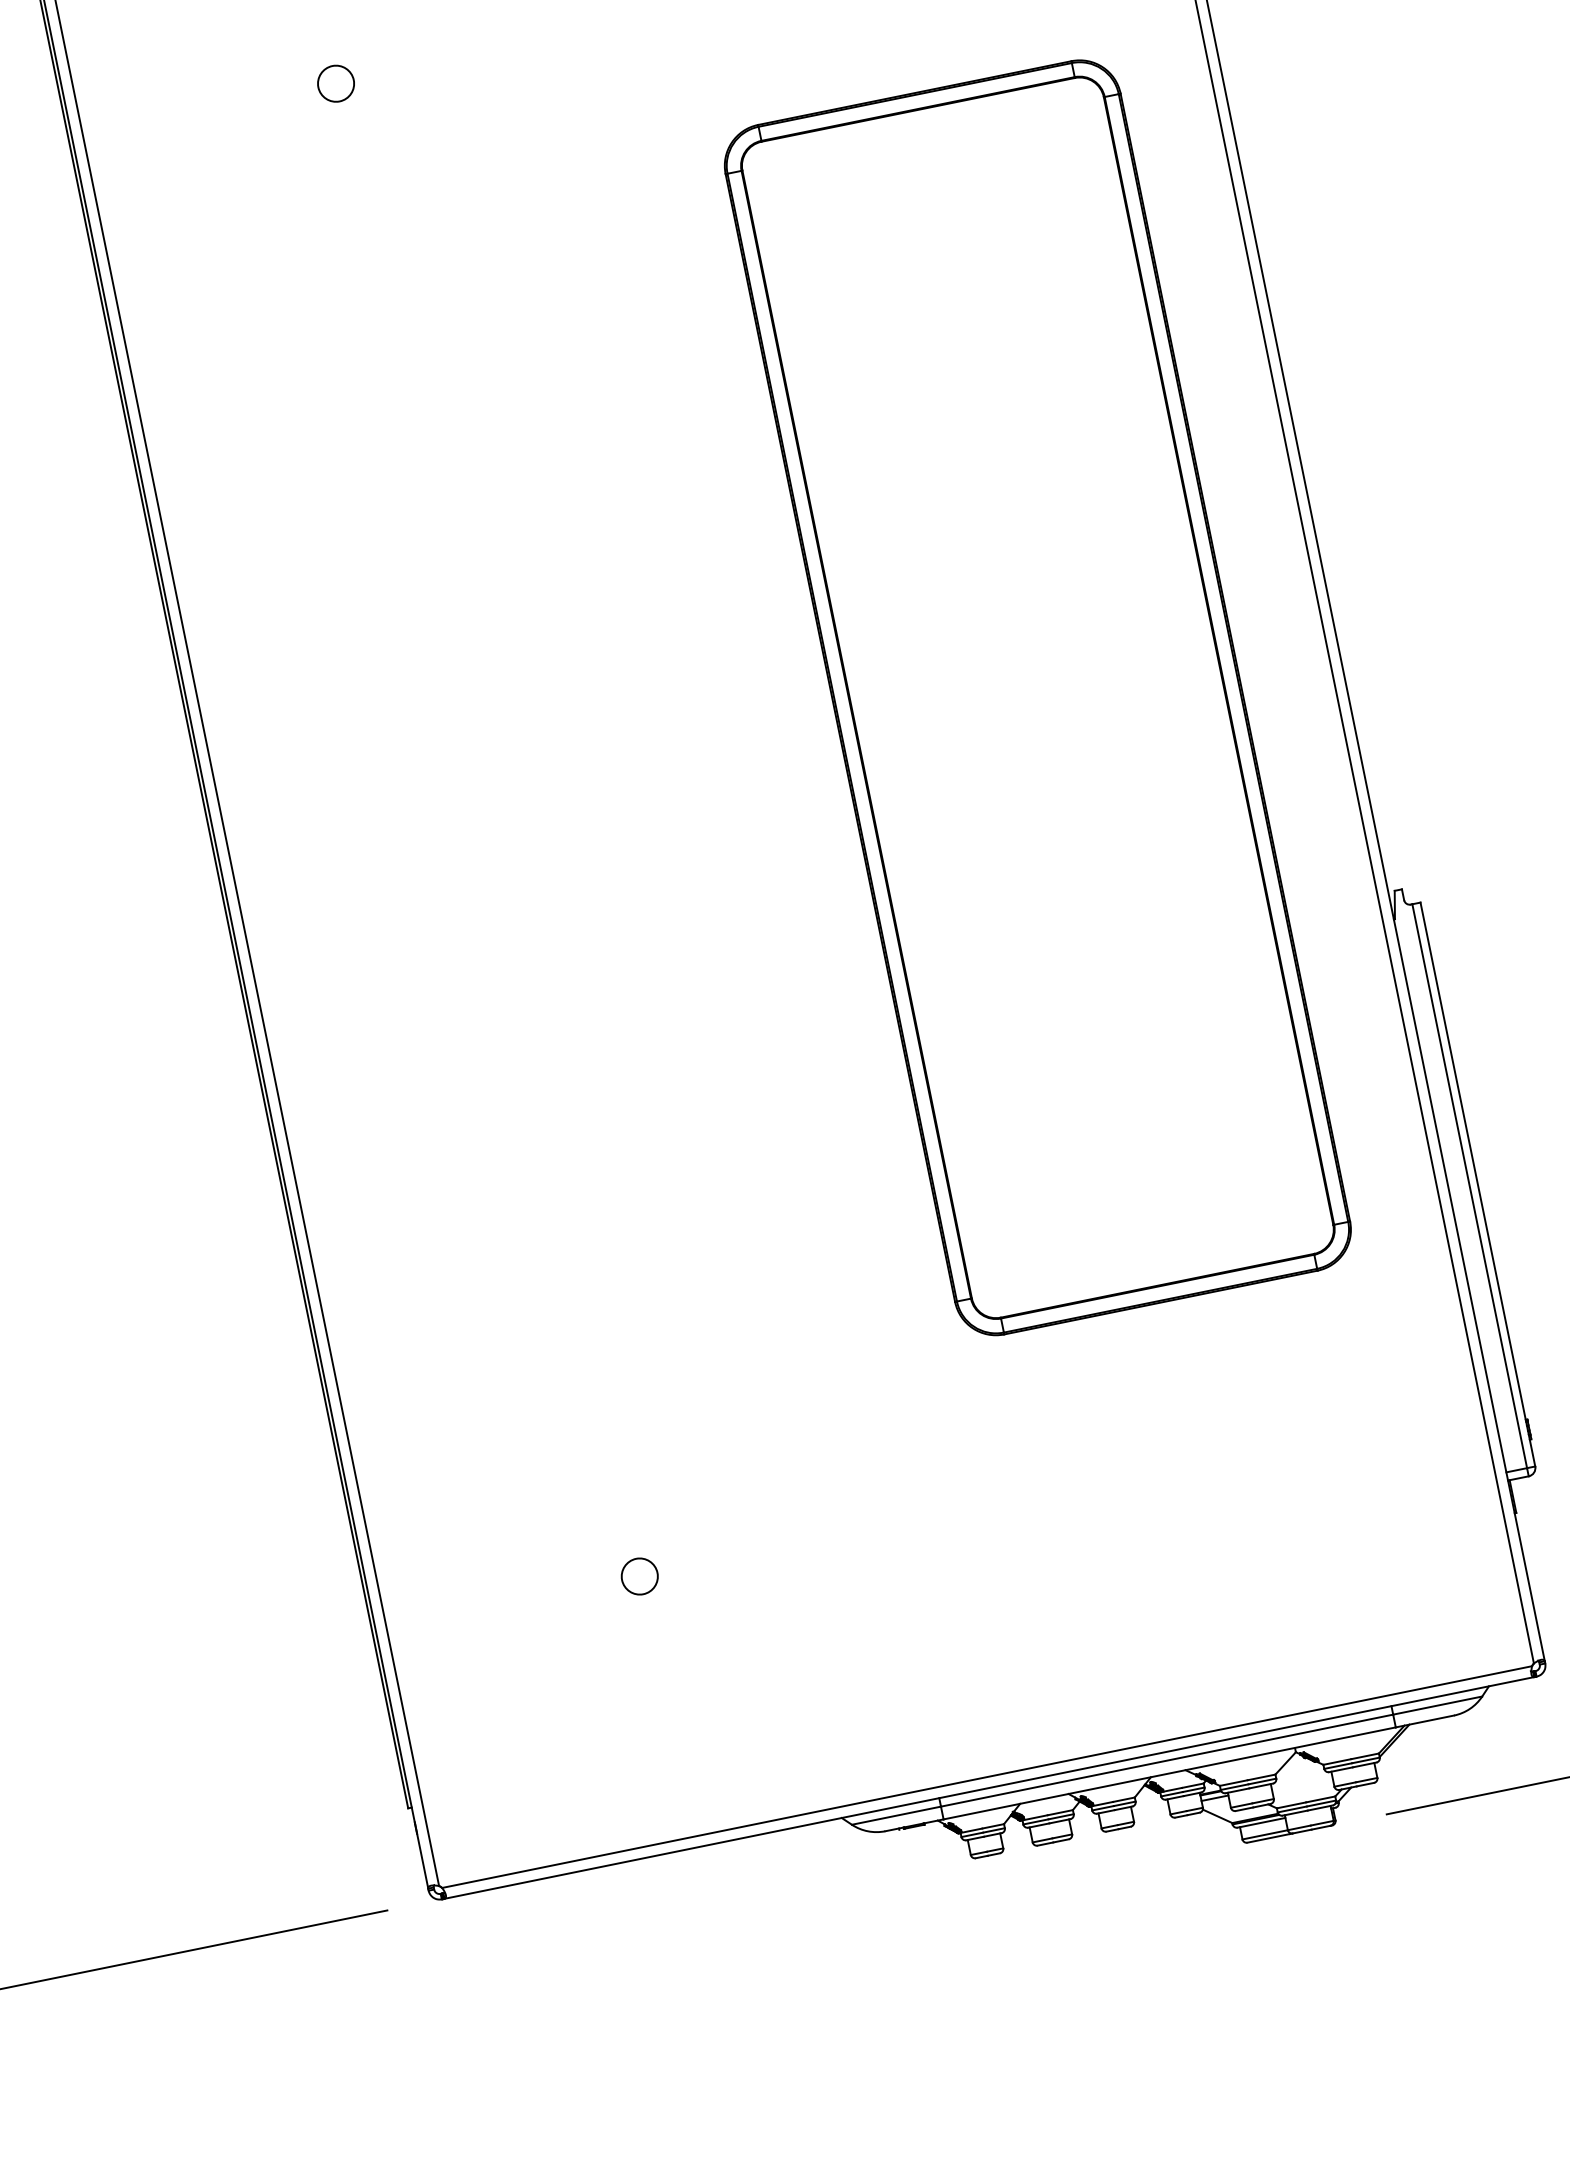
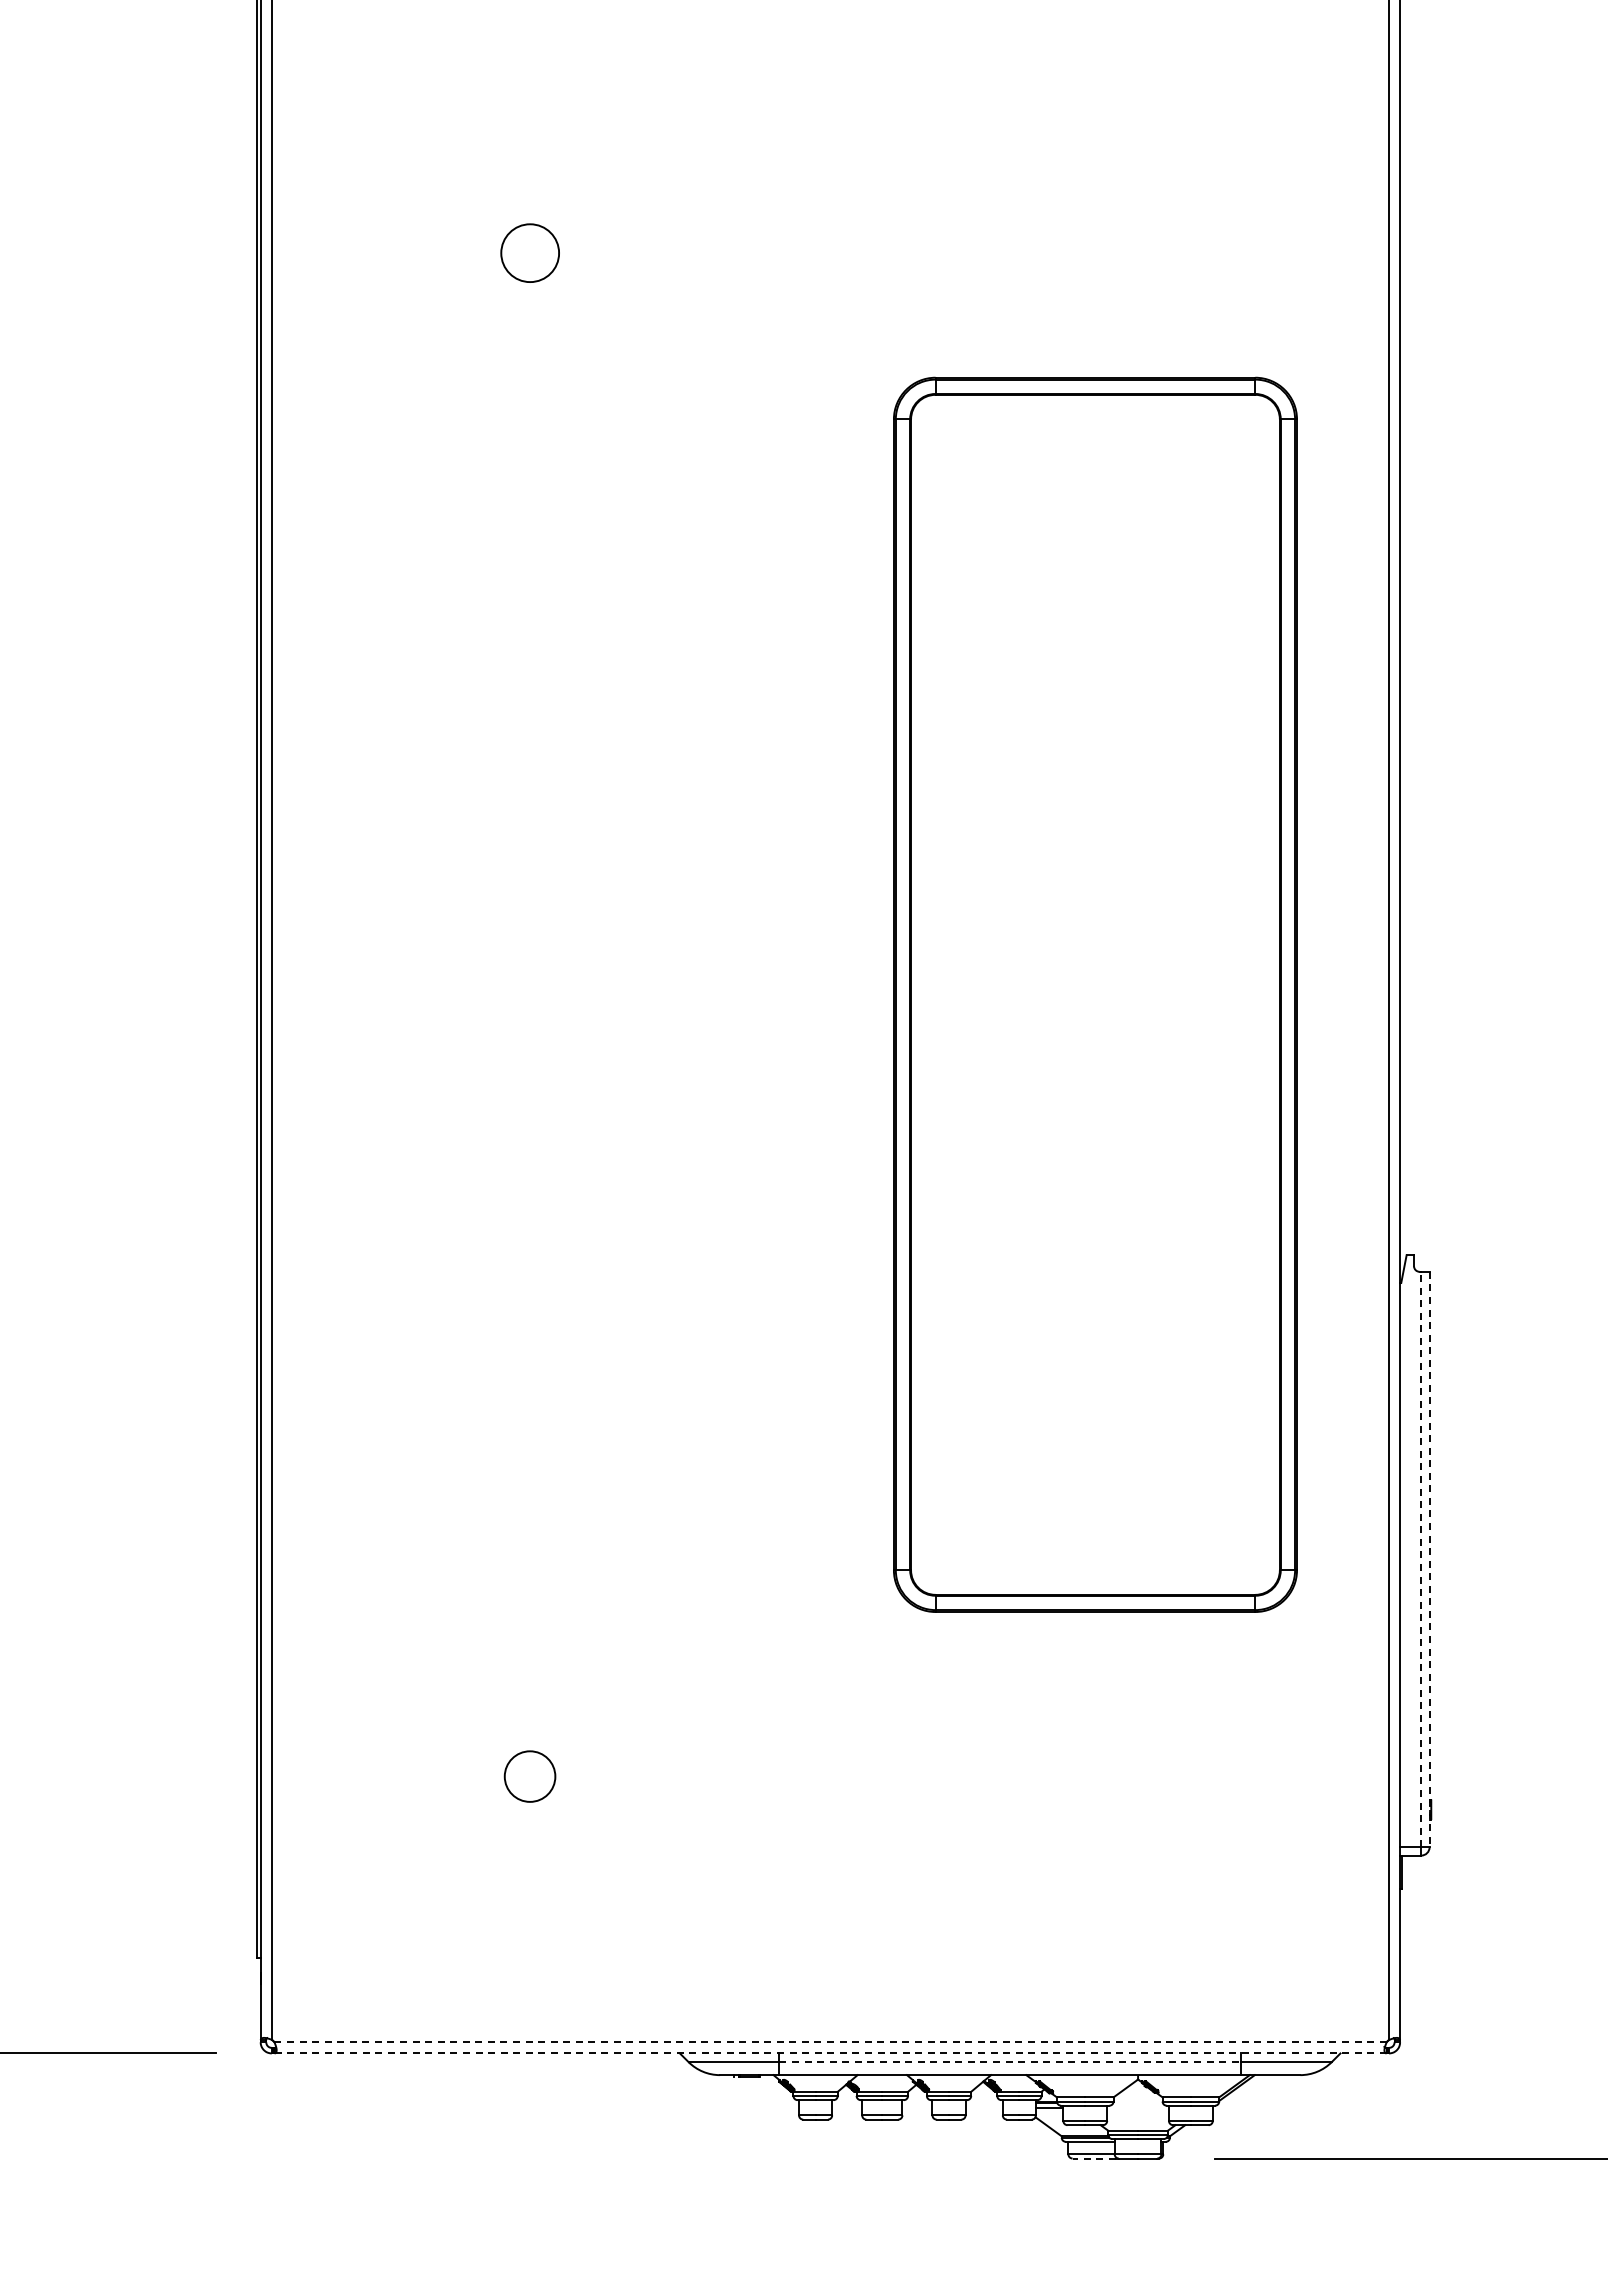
circle: (336, 83) -> (530, 253), size x1.6
line: (1477, 1184) -> (1429, 1559), solid -> dashed
line: (1469, 1186) -> (1421, 1559), solid -> dashed
circle: (640, 1576) -> (530, 1776), size x1.4
line: (1167, 1760) -> (1010, 2062), solid -> dashed
line: (987, 1777) -> (830, 2042), solid -> dashed
line: (989, 1788) -> (830, 2053), solid -> dashed
line: (1268, 1838) -> (1094, 2158), solid -> dashed

